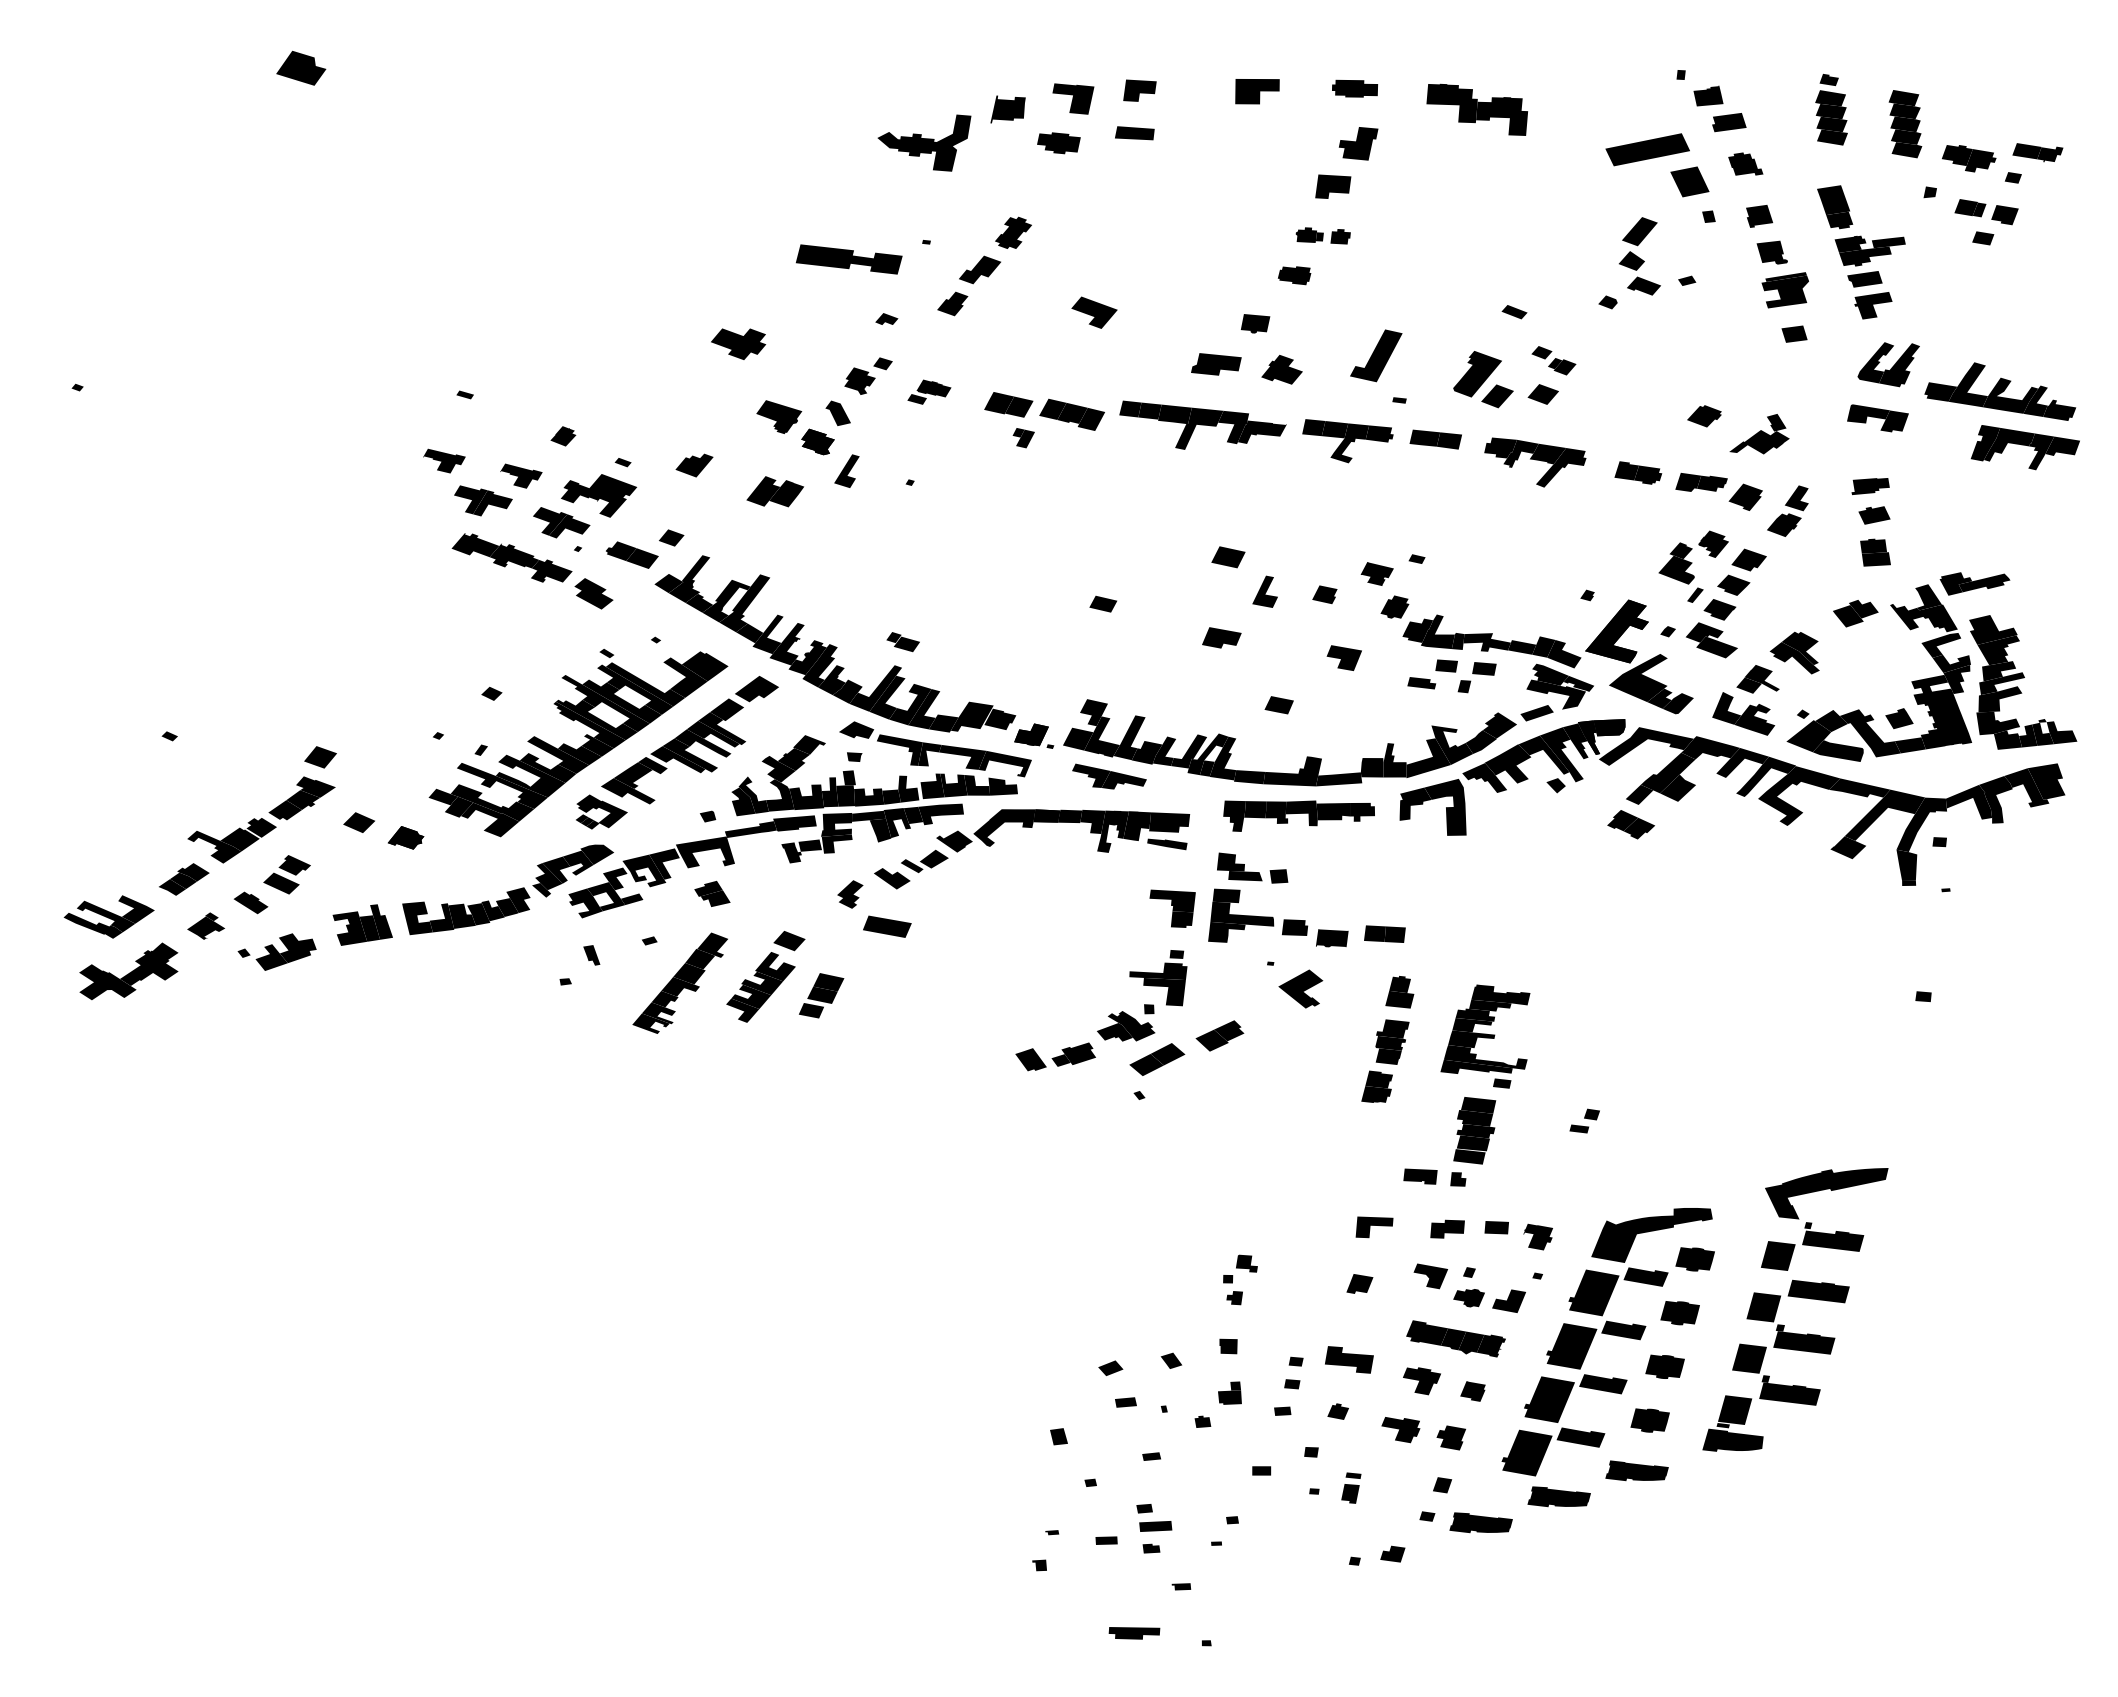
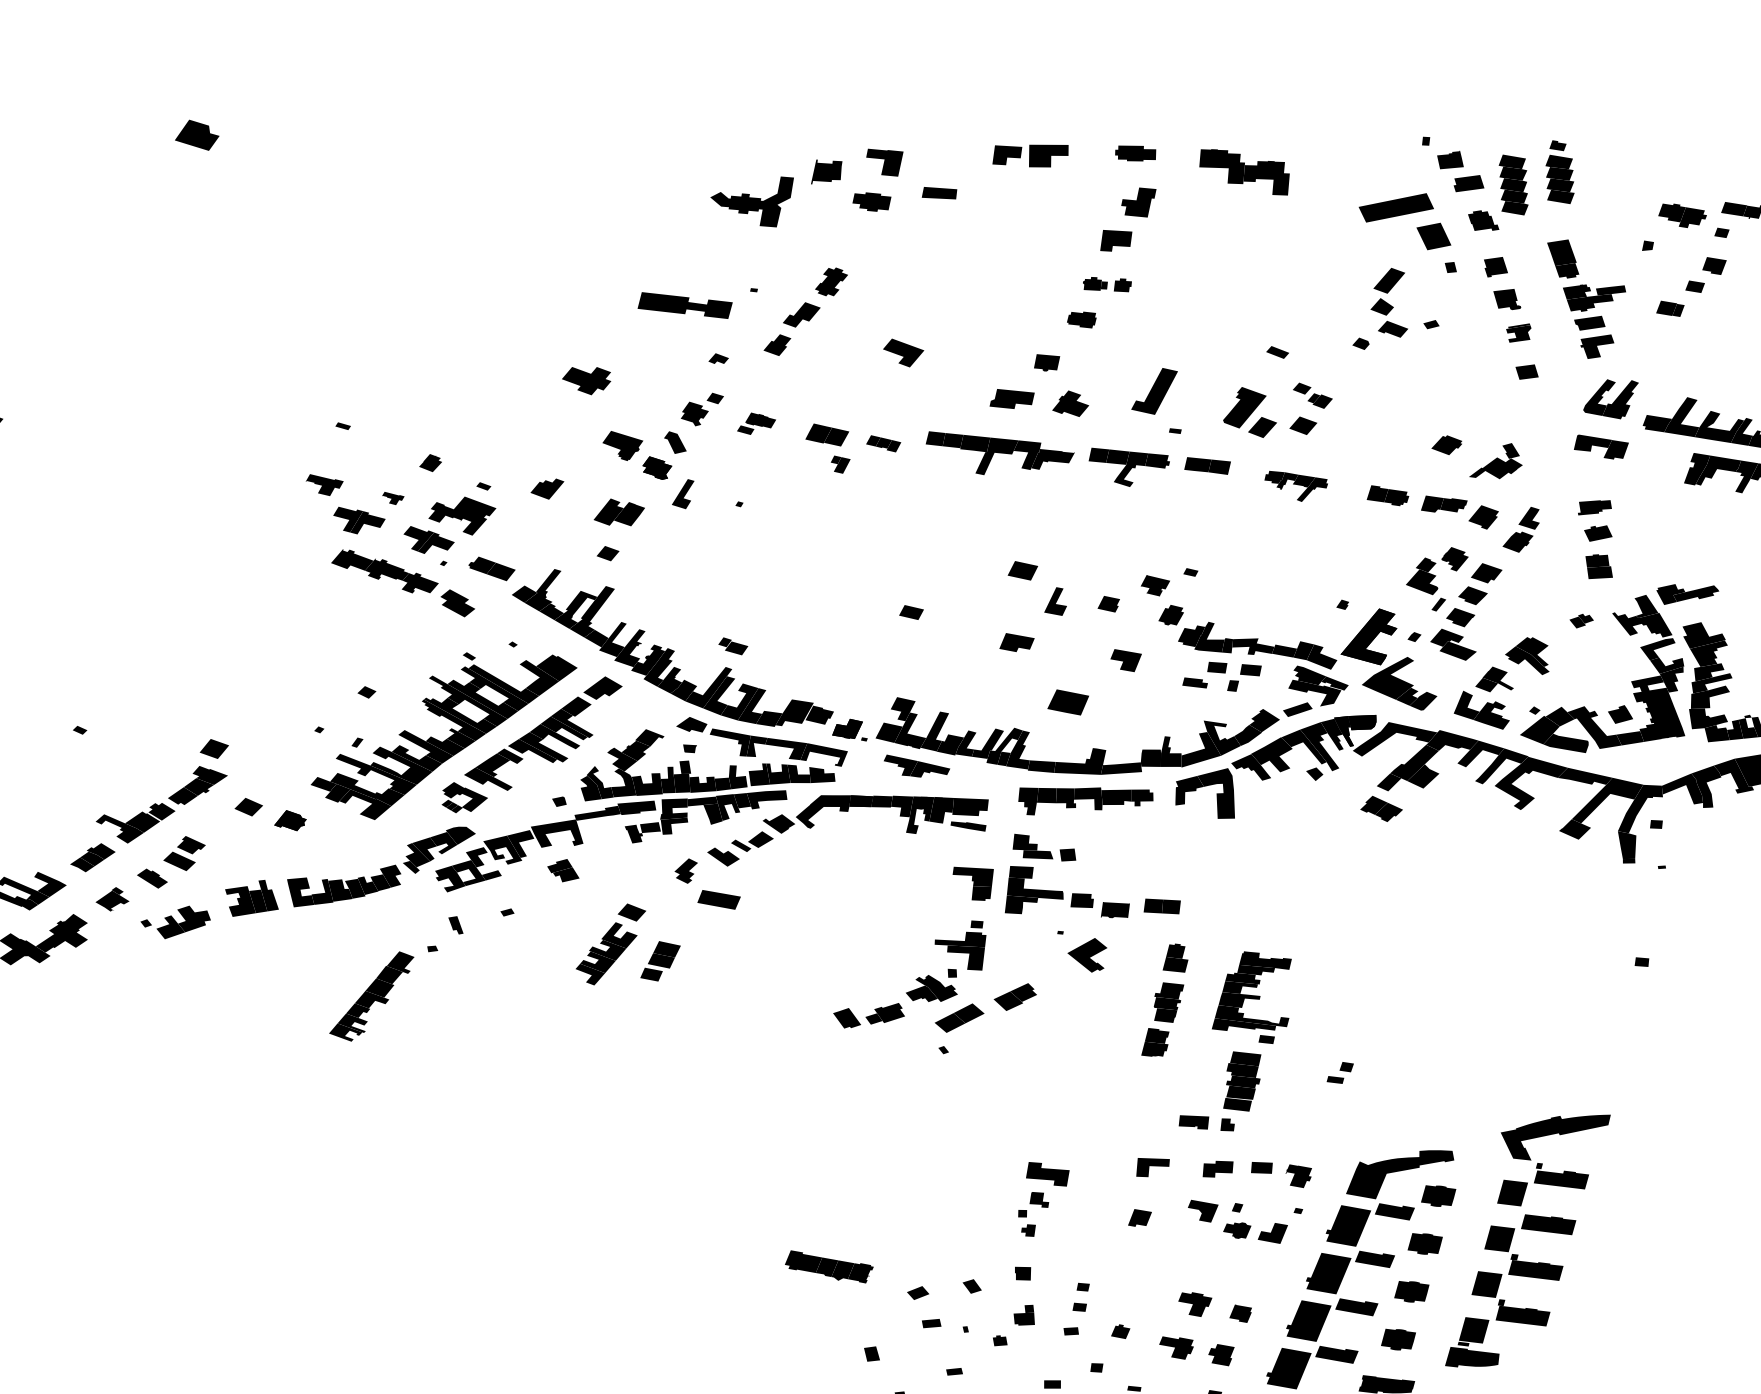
part: (1139, 90) -> (1006, 155), moved
part: (1905, 124) -> (1513, 185), moved
part: (1970, 208) -> (1670, 309), moved
part: (1784, 290) -> (1518, 333), size x0.6
part: (1071, 414) -> (883, 443), size x0.6
part: (1535, 462) -> (1296, 486), size x0.7
part: (521, 475) -> (393, 497), size x0.6
part: (671, 537) -> (607, 553), moved
part: (1855, 613) -> (1581, 620), size x0.6
part: (1278, 705) -> (1067, 702), size x1.6
part: (679, 982) -> (371, 995), moved
part: (1455, 1338) -> (828, 1266), moved
part: (1349, 1359) -> (1047, 1173), moved

